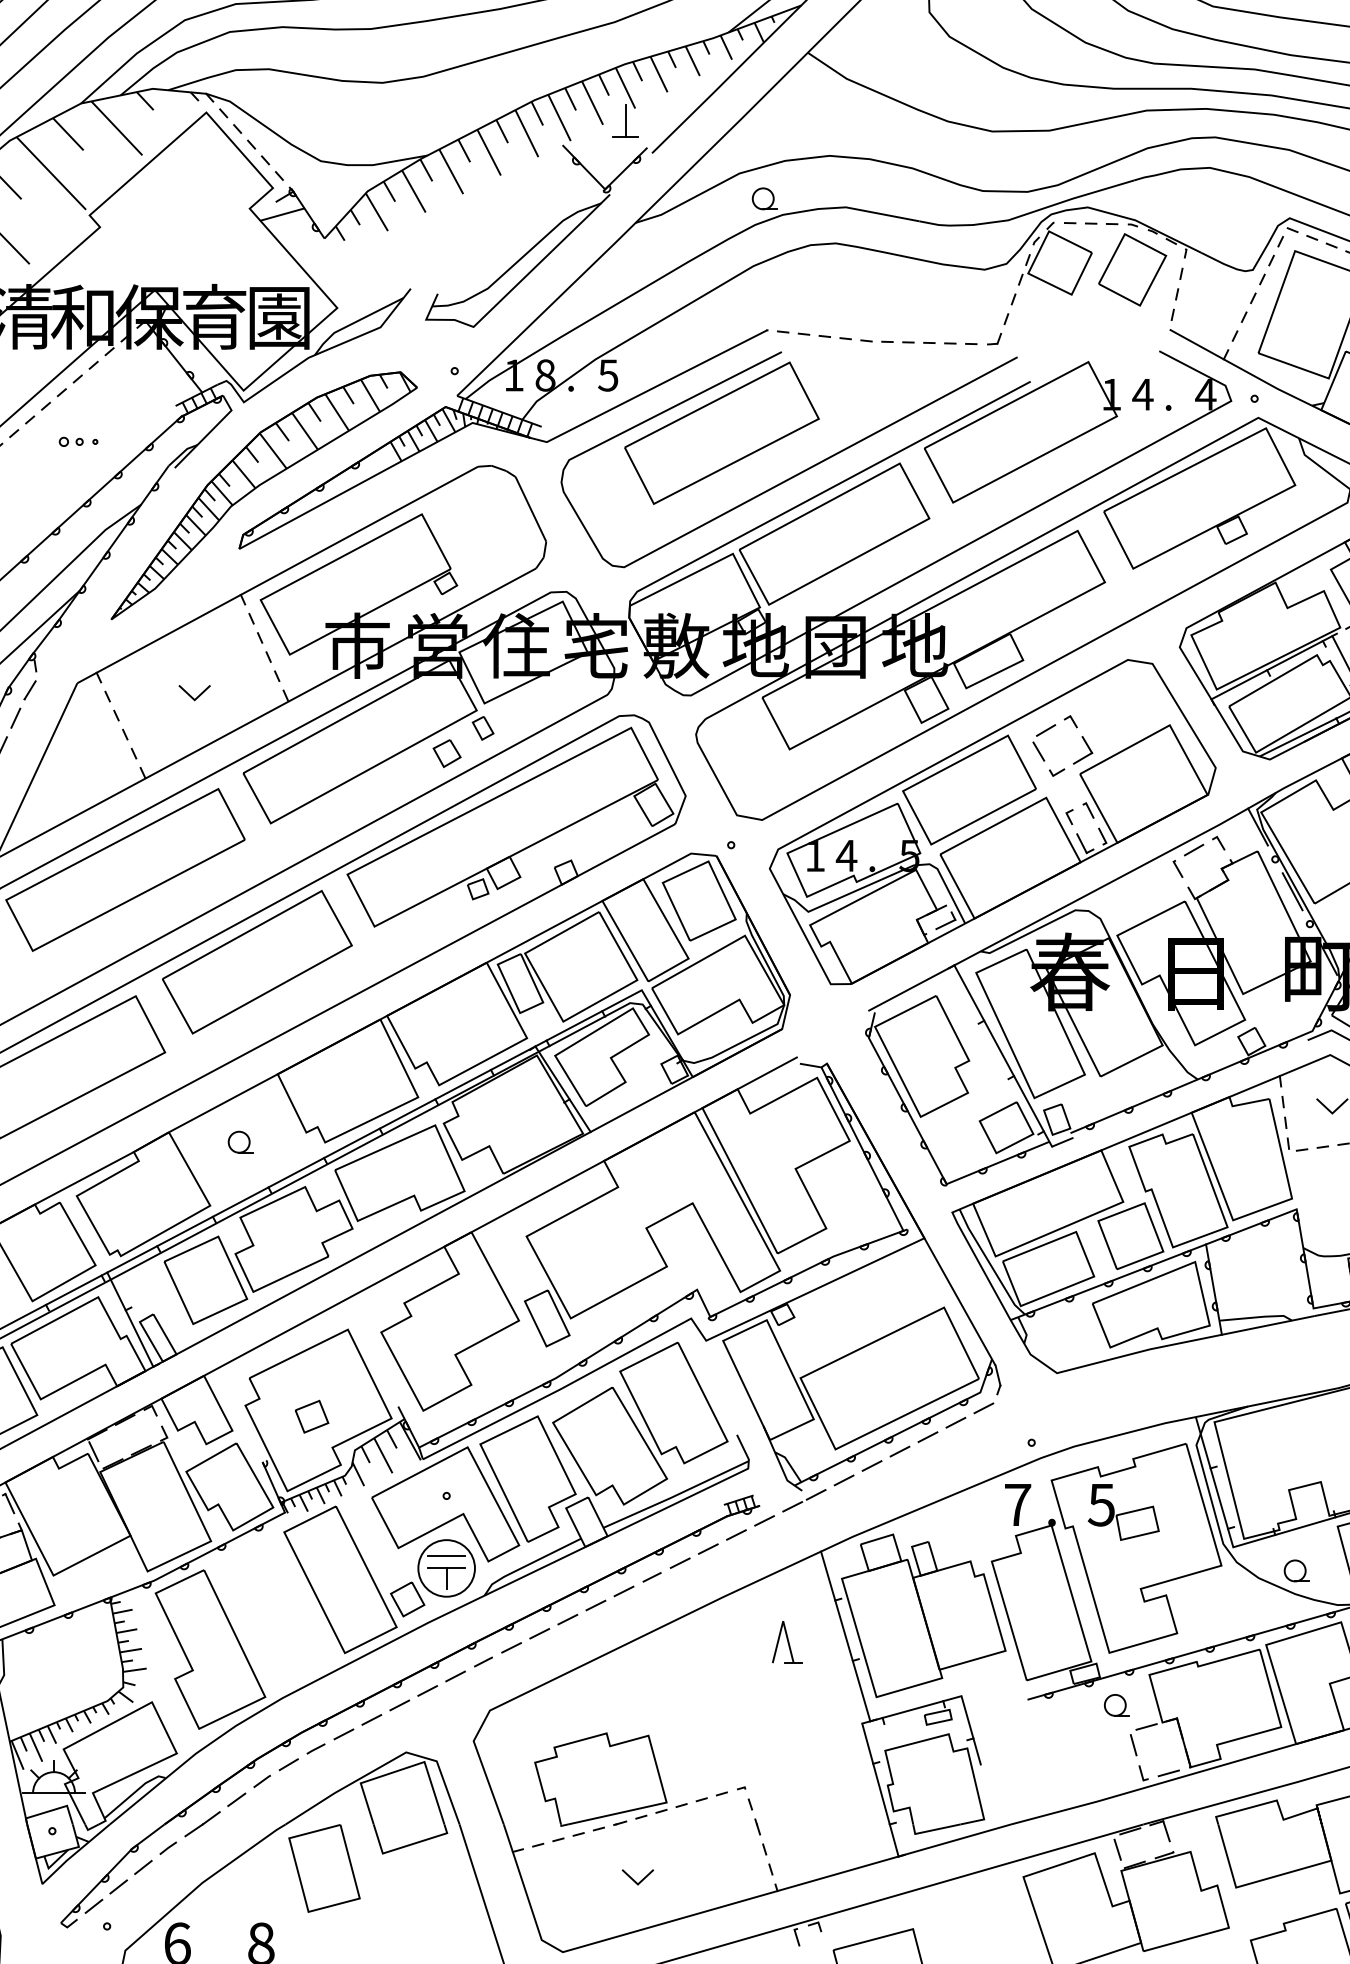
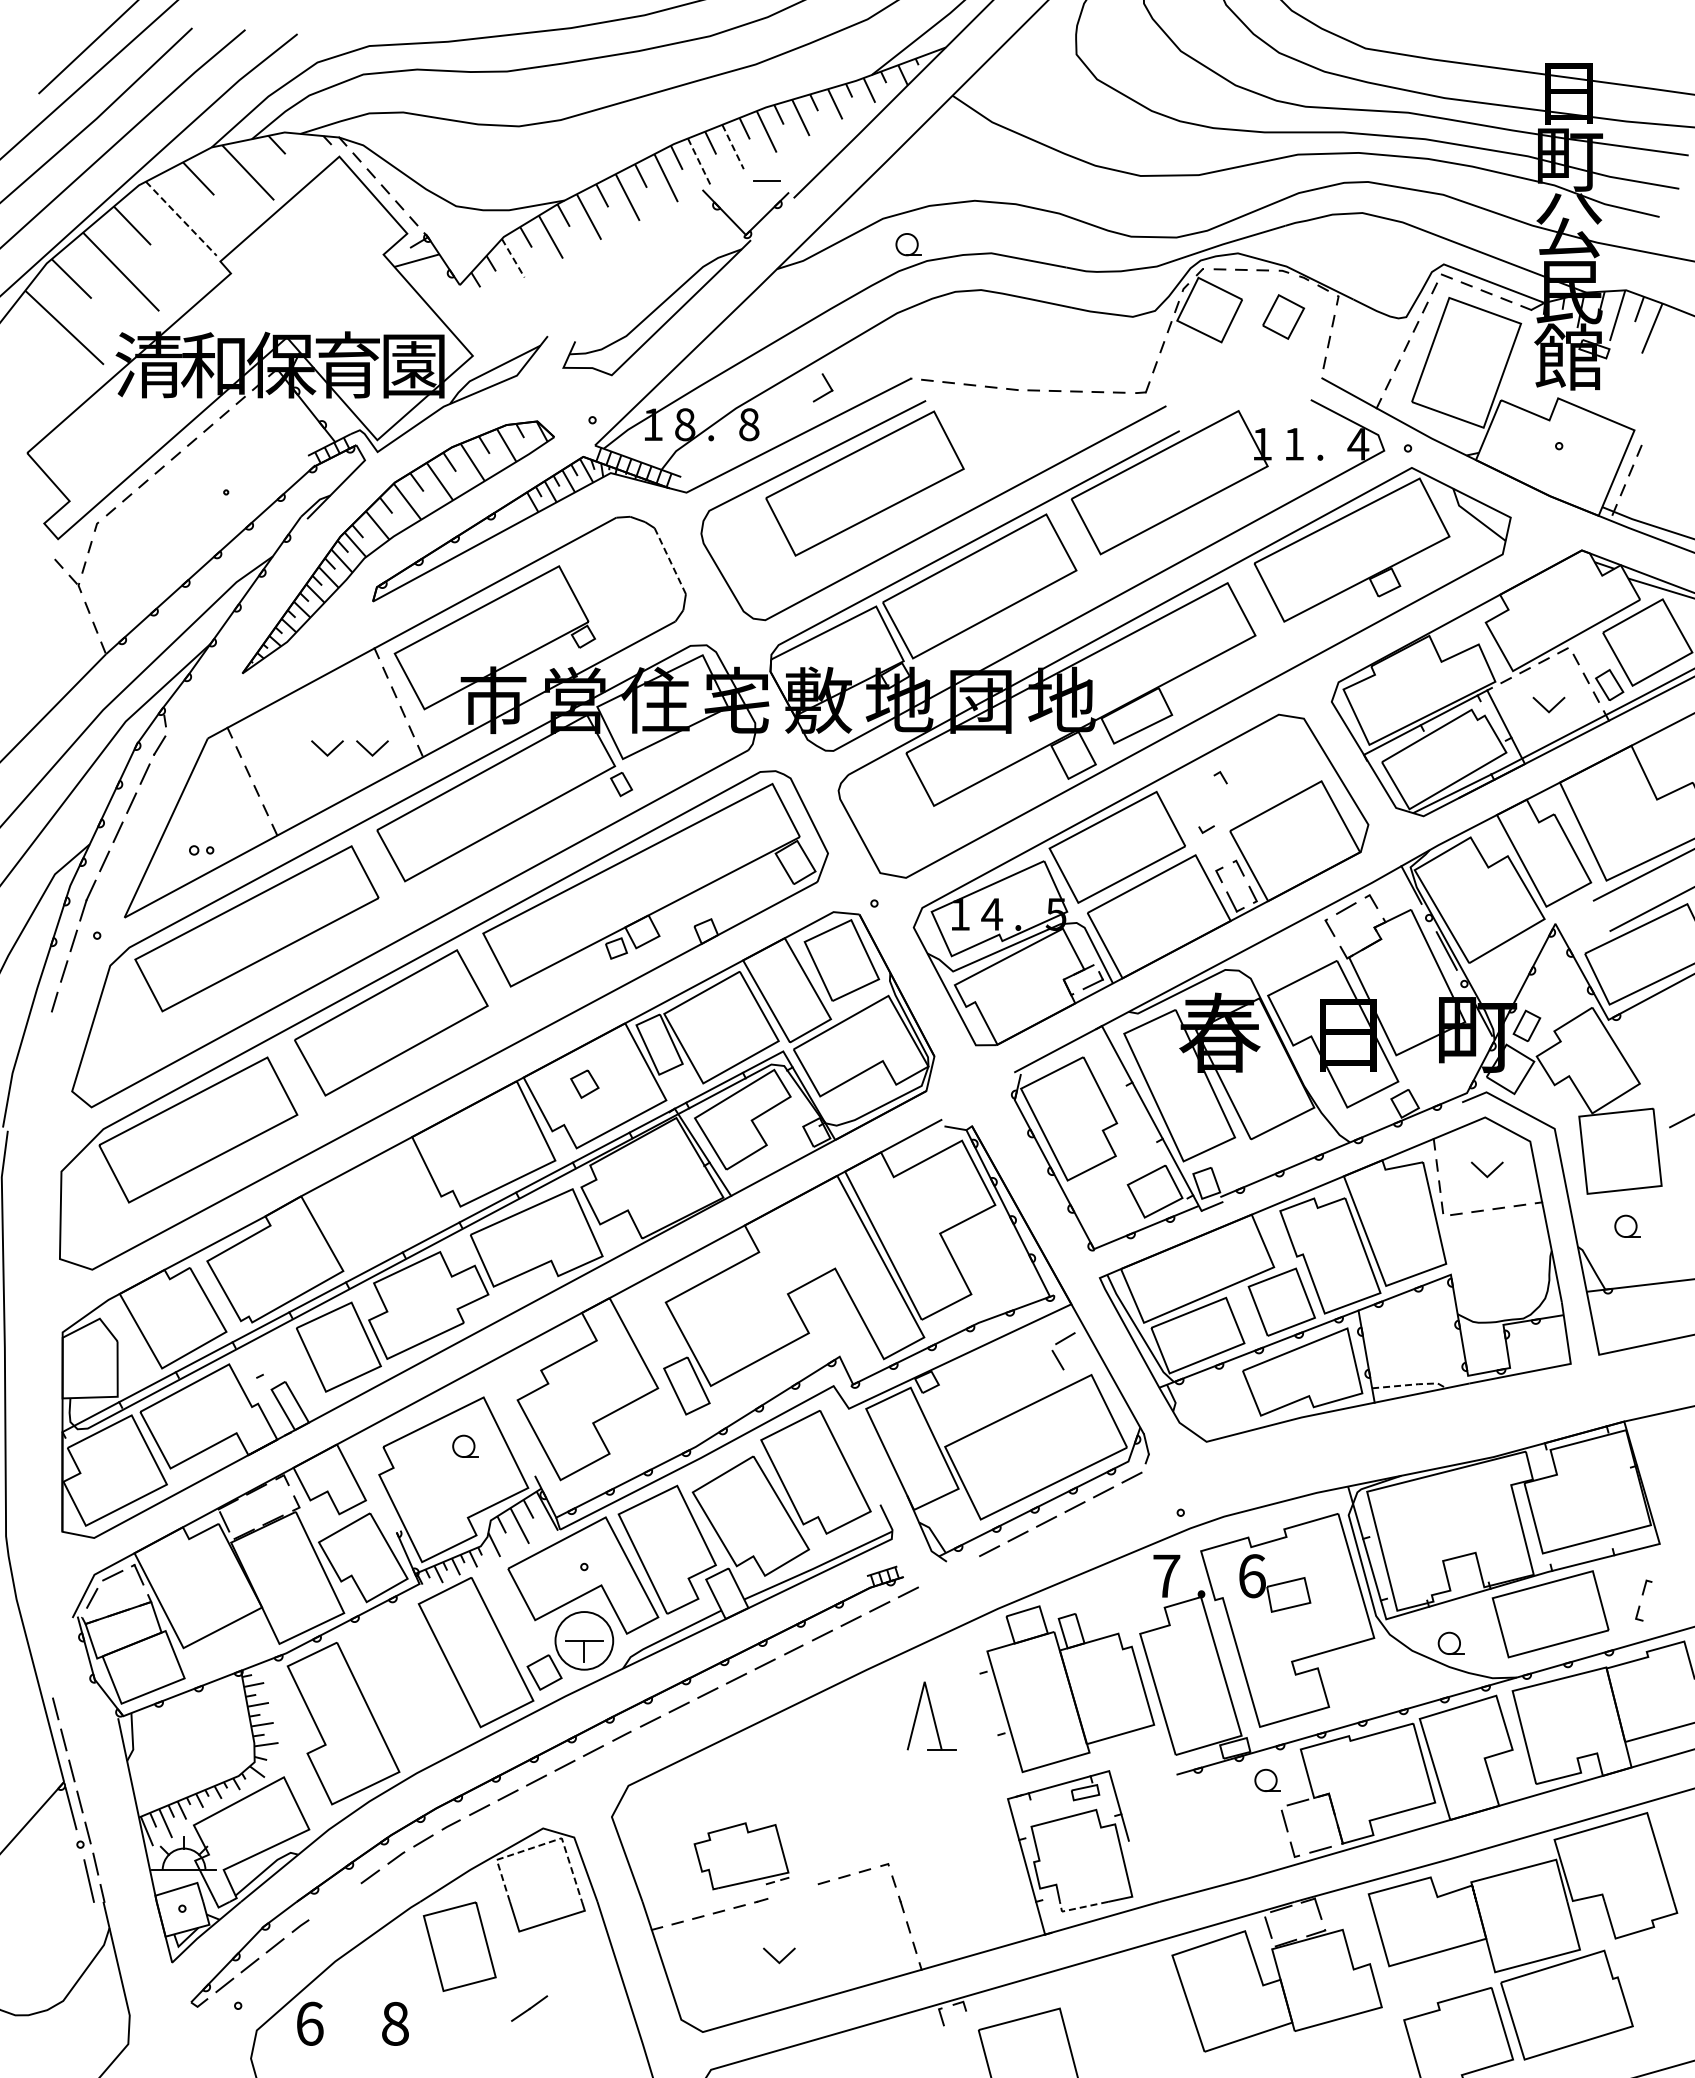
line: (592, 103) -> (733, 147), solid -> dashed
line: (559, 118) -> (699, 162), solid -> dashed
line: (625, 121) -> (766, 165), removed
line: (51, 174) -> (181, 219), solid -> dashed
line: (377, 212) -> (513, 258), solid -> dashed
part: (1132, 269) -> (1283, 316), size x0.6
text: (607, 375) -> (748, 424), 5 -> 8
text: (1143, 394) -> (1294, 444), 4 -> 1
part: (71, 441) -> (201, 850), moved
line: (531, 509) -> (670, 561), solid -> dashed
line: (235, 696) -> (369, 751), added
part: (1037, 747) -> (1056, 1355), moved
part: (1082, 749) -> (822, 387), moved
part: (446, 752) -> (584, 1083), moved
part: (240, 1141) -> (465, 1445), moved
line: (1258, 1316) -> (1411, 1384), solid -> dashed
line: (129, 1319) -> (261, 1387), removed
part: (311, 1416) -> (446, 1486), removed
line: (802, 1501) -> (947, 1572), removed
text: (1101, 1505) -> (1251, 1576), 5 -> 6
line: (446, 1555) -> (584, 1627), removed
line: (846, 1635) -> (991, 1709), removed
part: (787, 1641) -> (931, 1715), size x1.6
line: (403, 1769) -> (540, 1845), solid -> dashed
part: (600, 1779) -> (741, 1856), size x0.7
line: (202, 1824) -> (529, 2008), moved
line: (932, 1829) -> (1079, 1907), solid -> dashed

